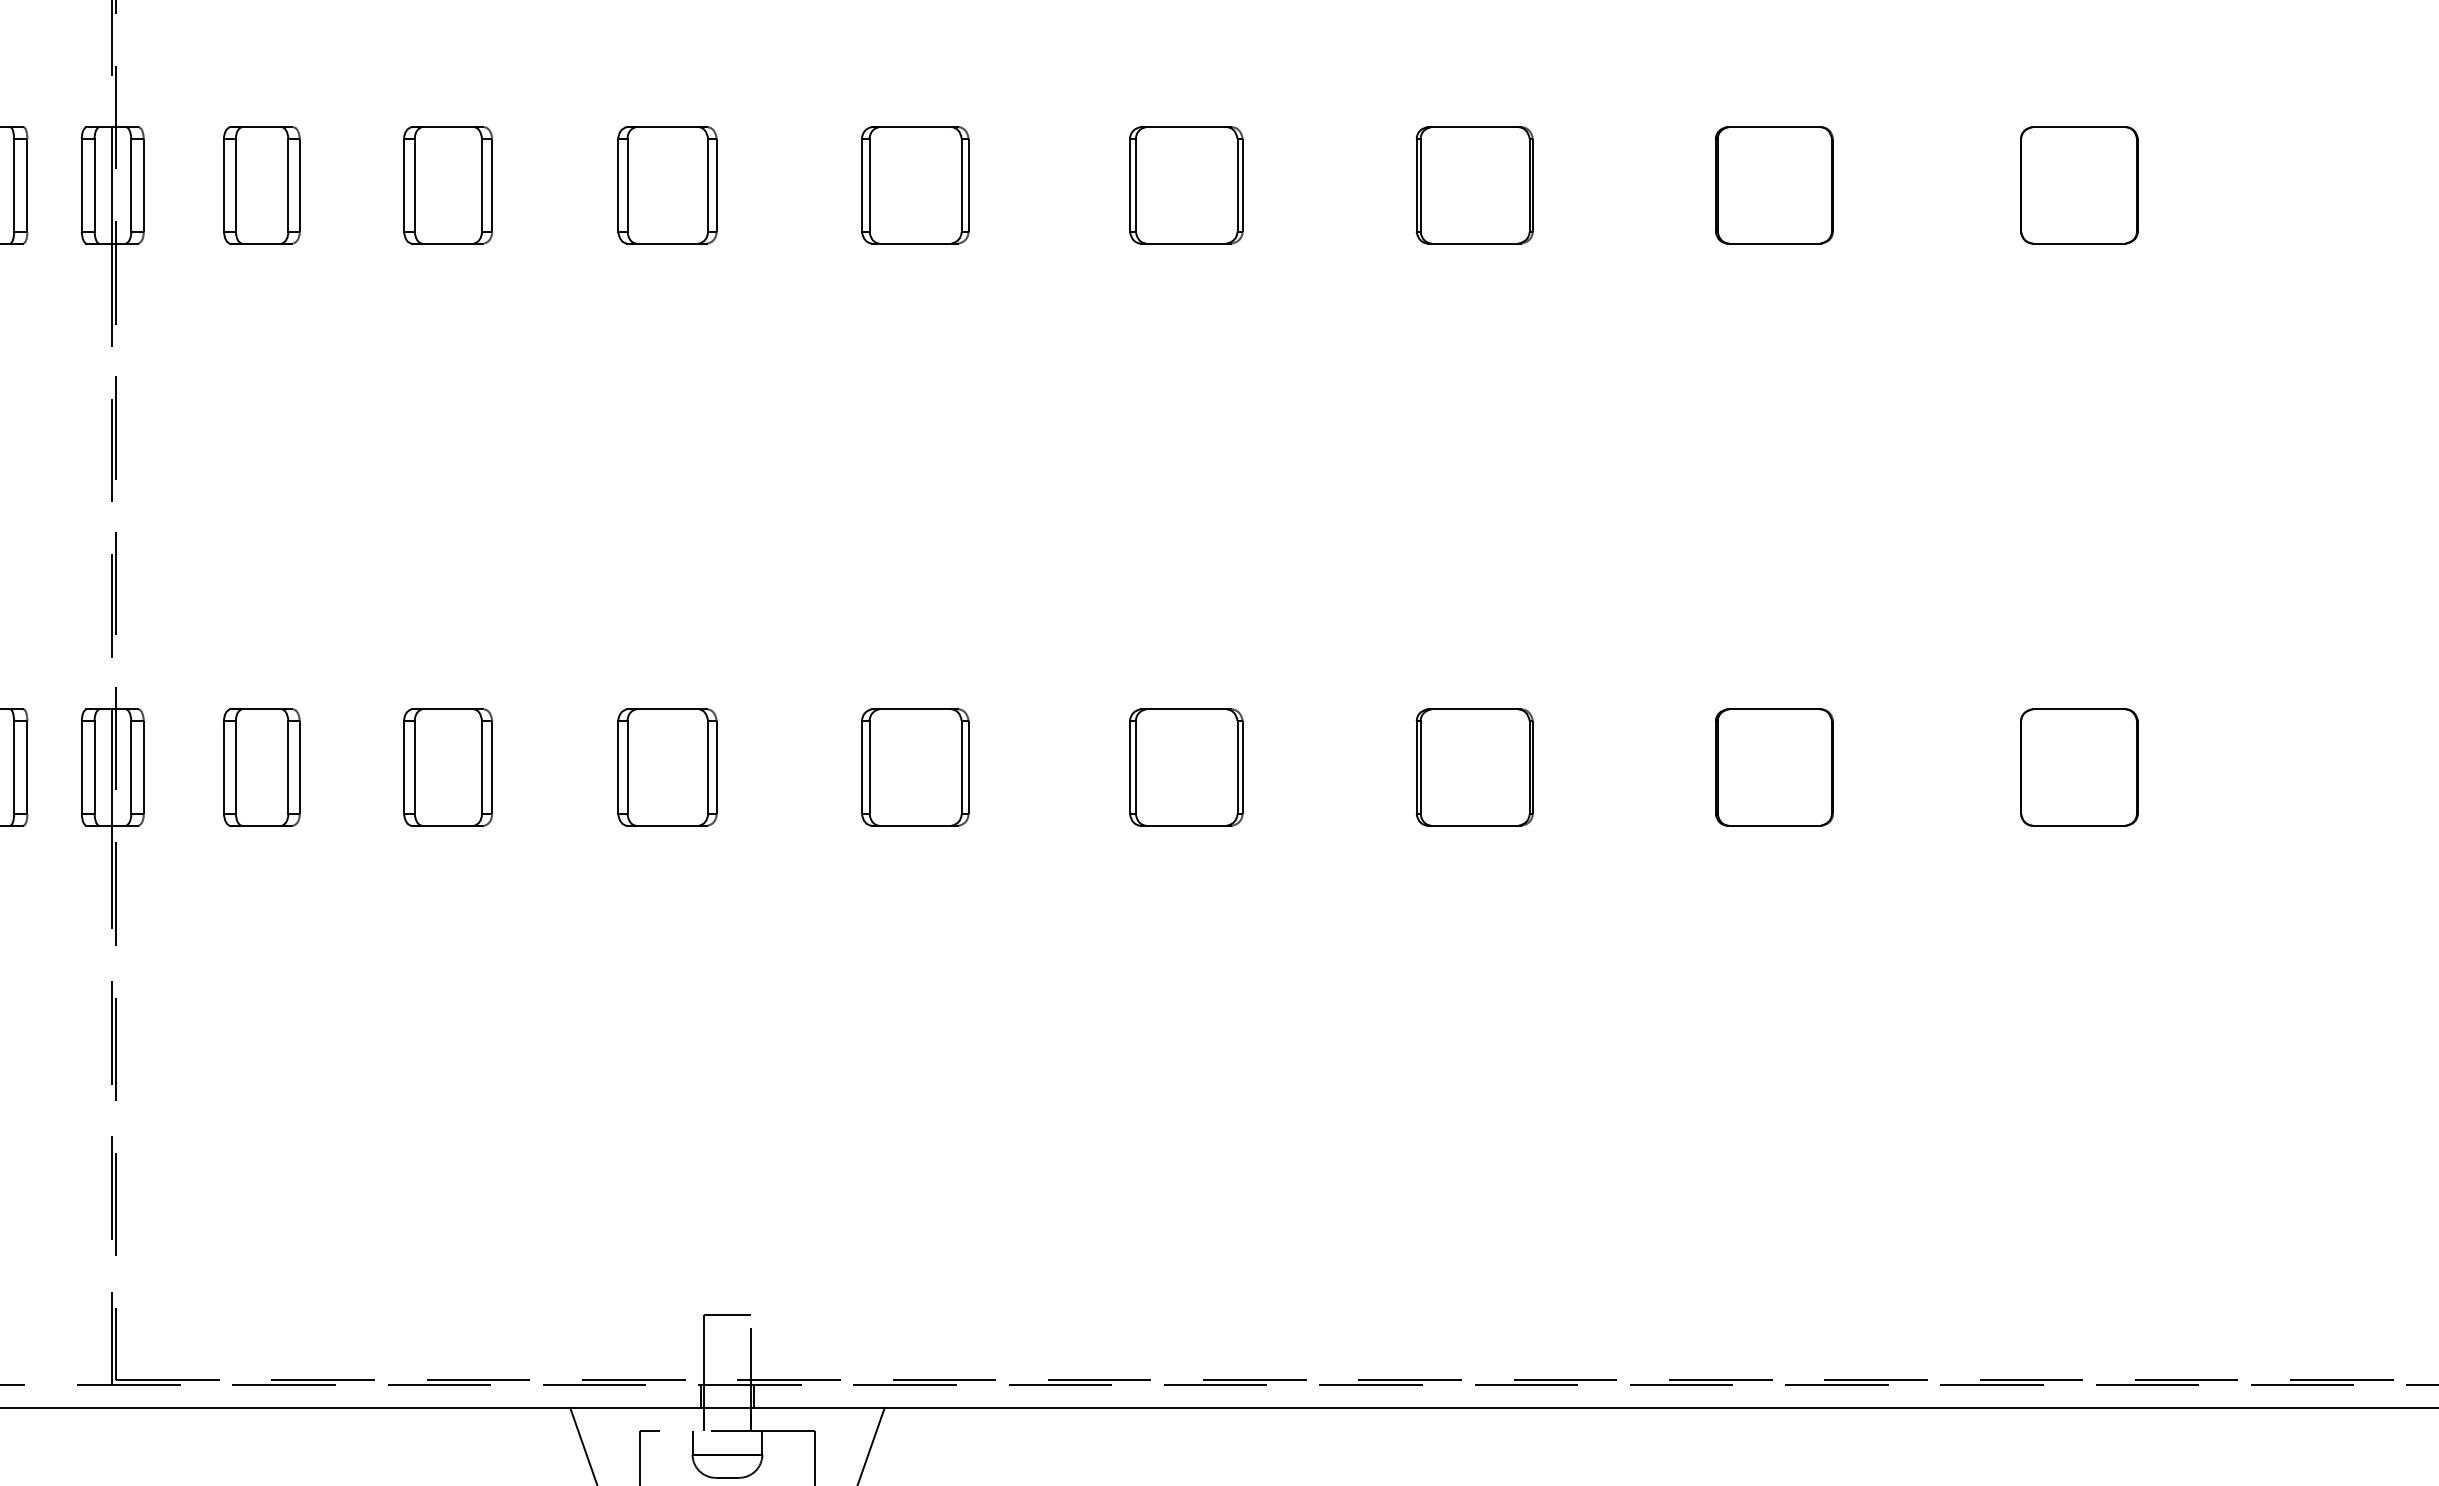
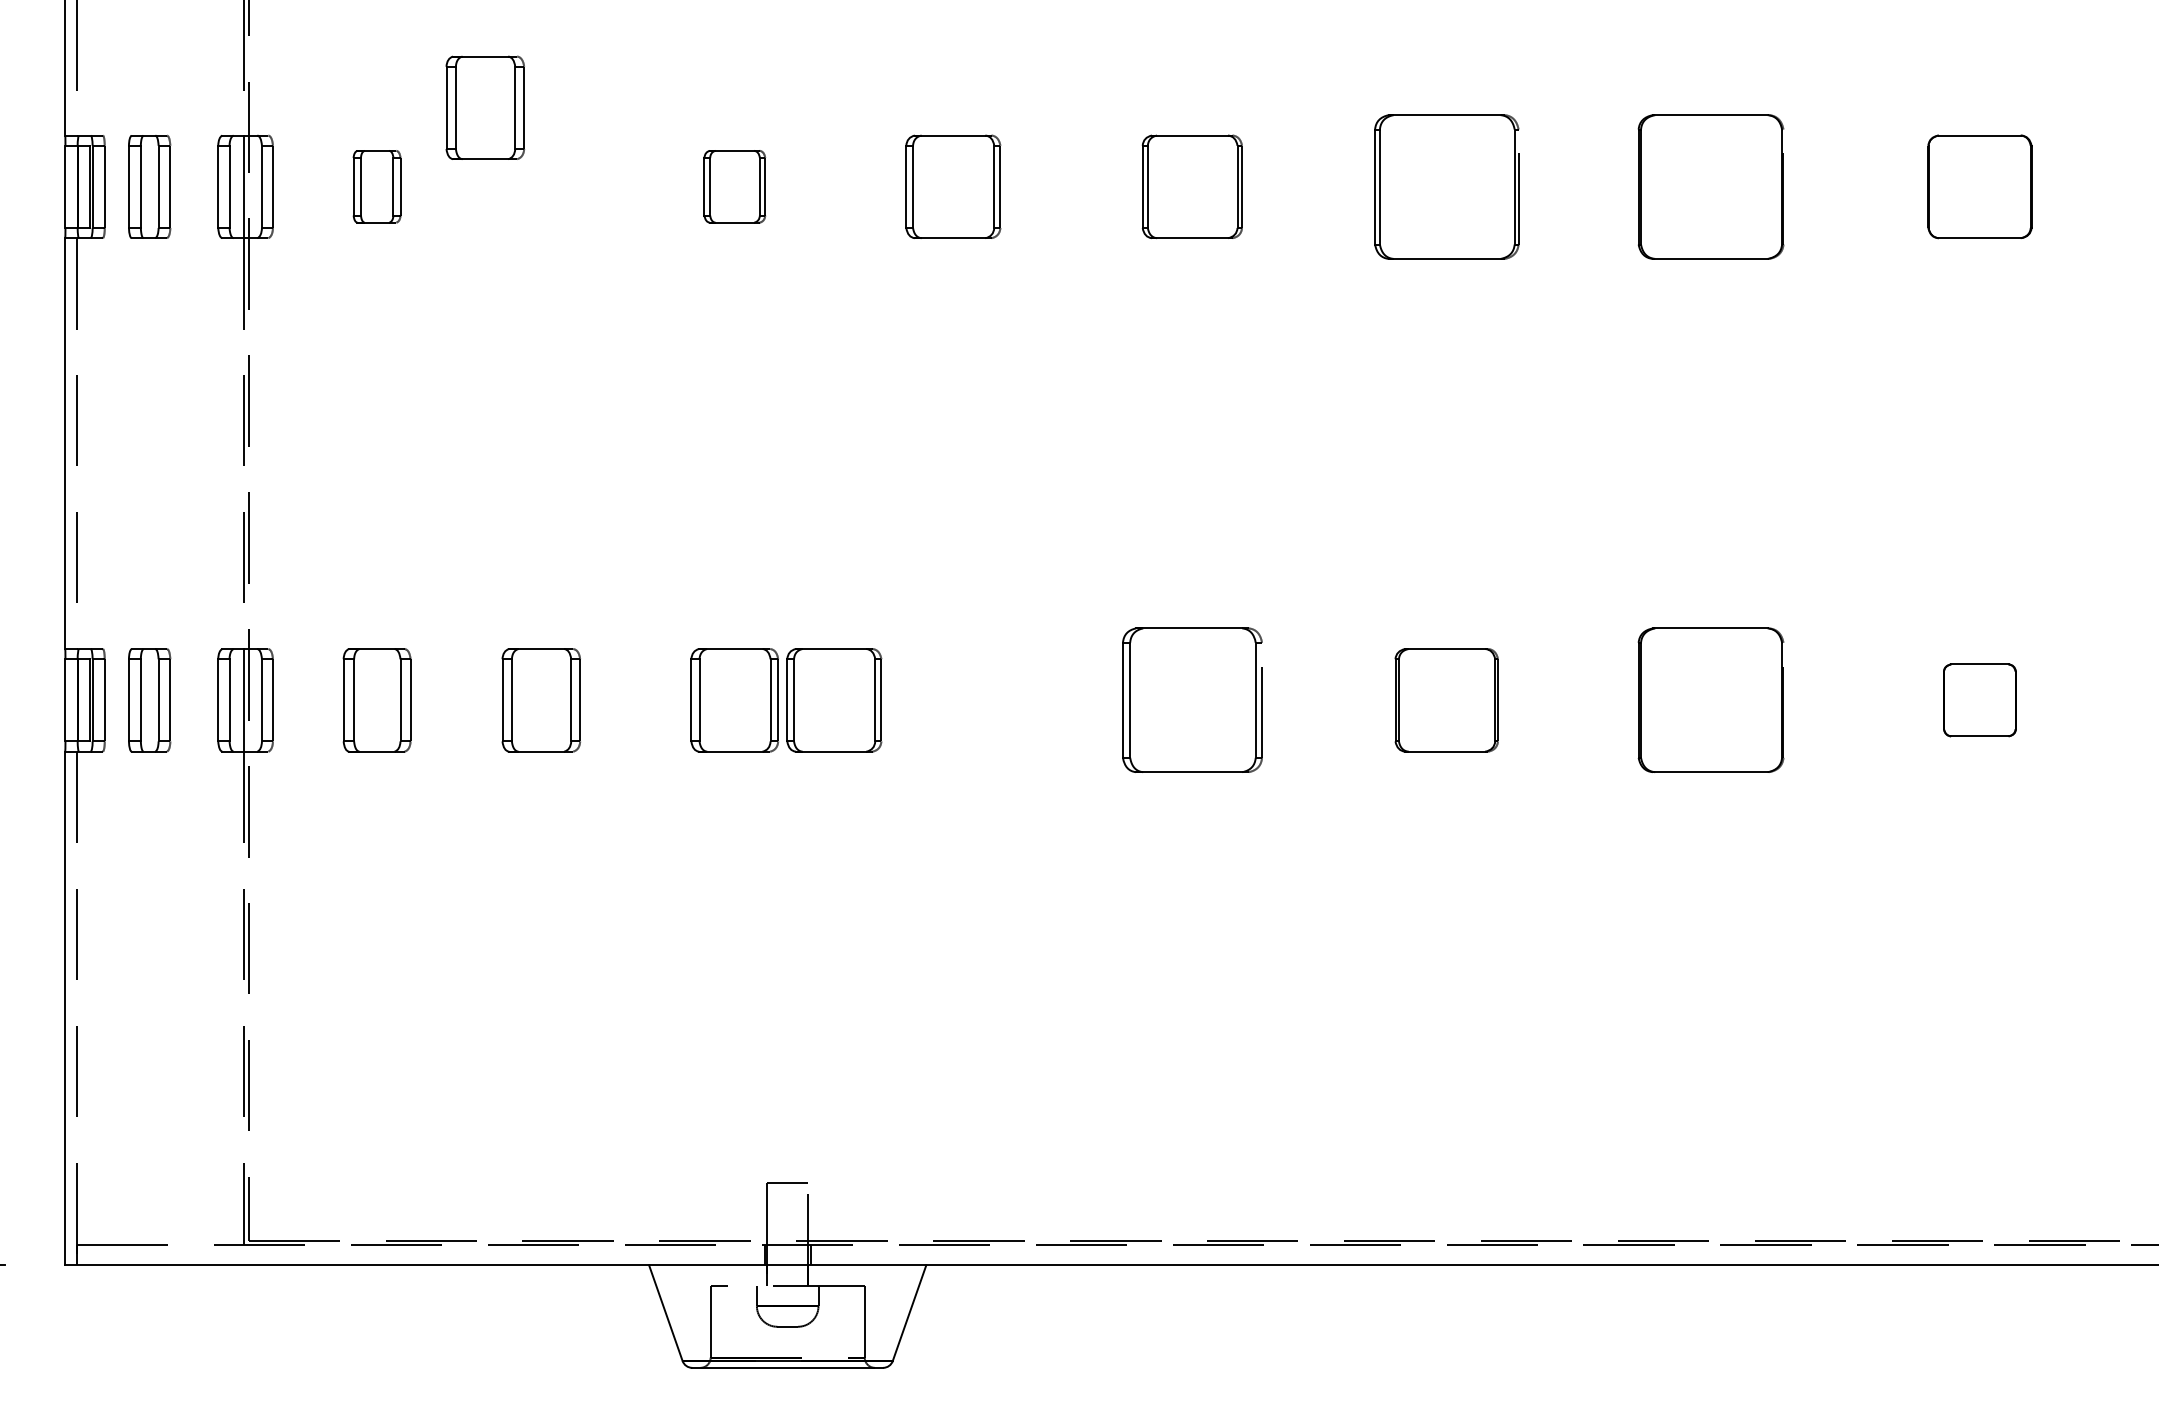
part: (261, 184) -> (376, 186), size x0.7
part: (448, 184) -> (485, 107), moved
part: (667, 184) -> (734, 186), size x0.7
part: (1474, 184) -> (1446, 186), size x1.4
part: (1773, 184) -> (1710, 186), size x1.4
part: (915, 767) -> (834, 700), moved
part: (1185, 767) -> (1191, 700), size x1.4
part: (1773, 767) -> (1710, 700), size x1.4
part: (2078, 767) -> (1979, 700), size x0.7

